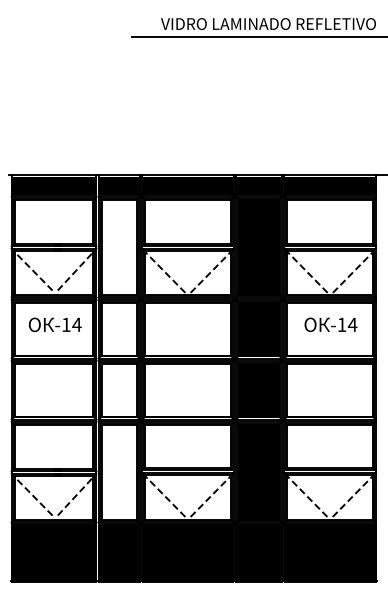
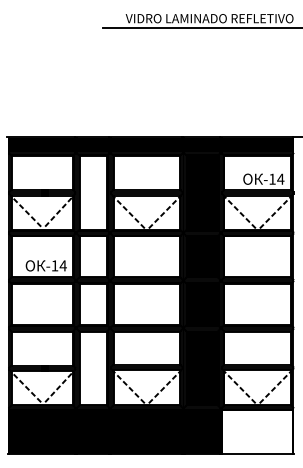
text: (55, 324) -> (46, 265), moved
text: (330, 324) -> (263, 178), moved
fill: (329, 553) -> (257, 431), removed

